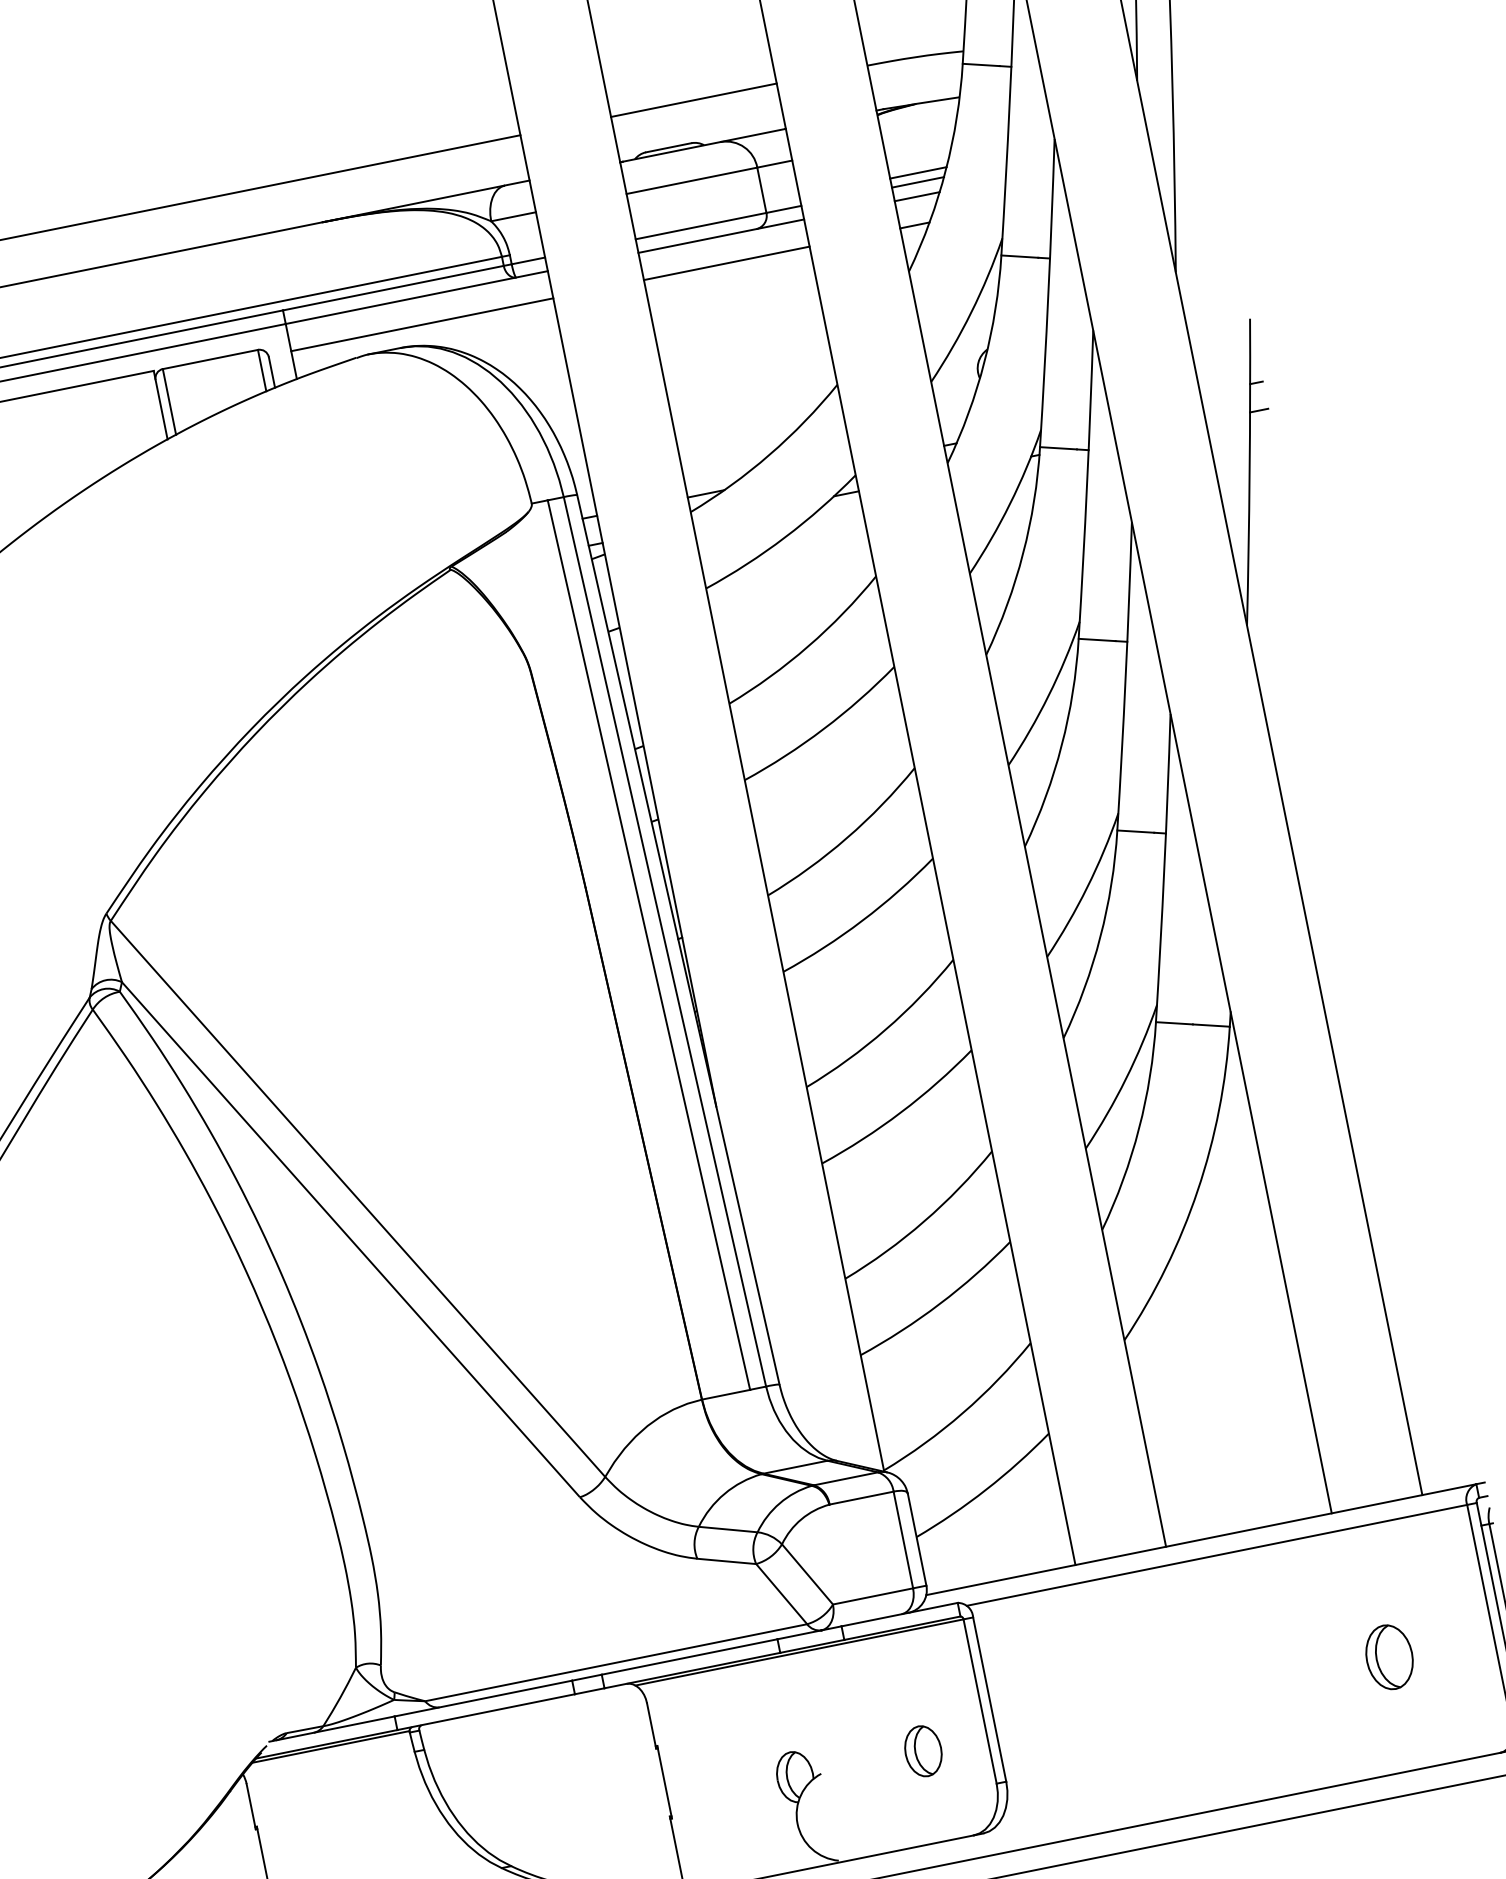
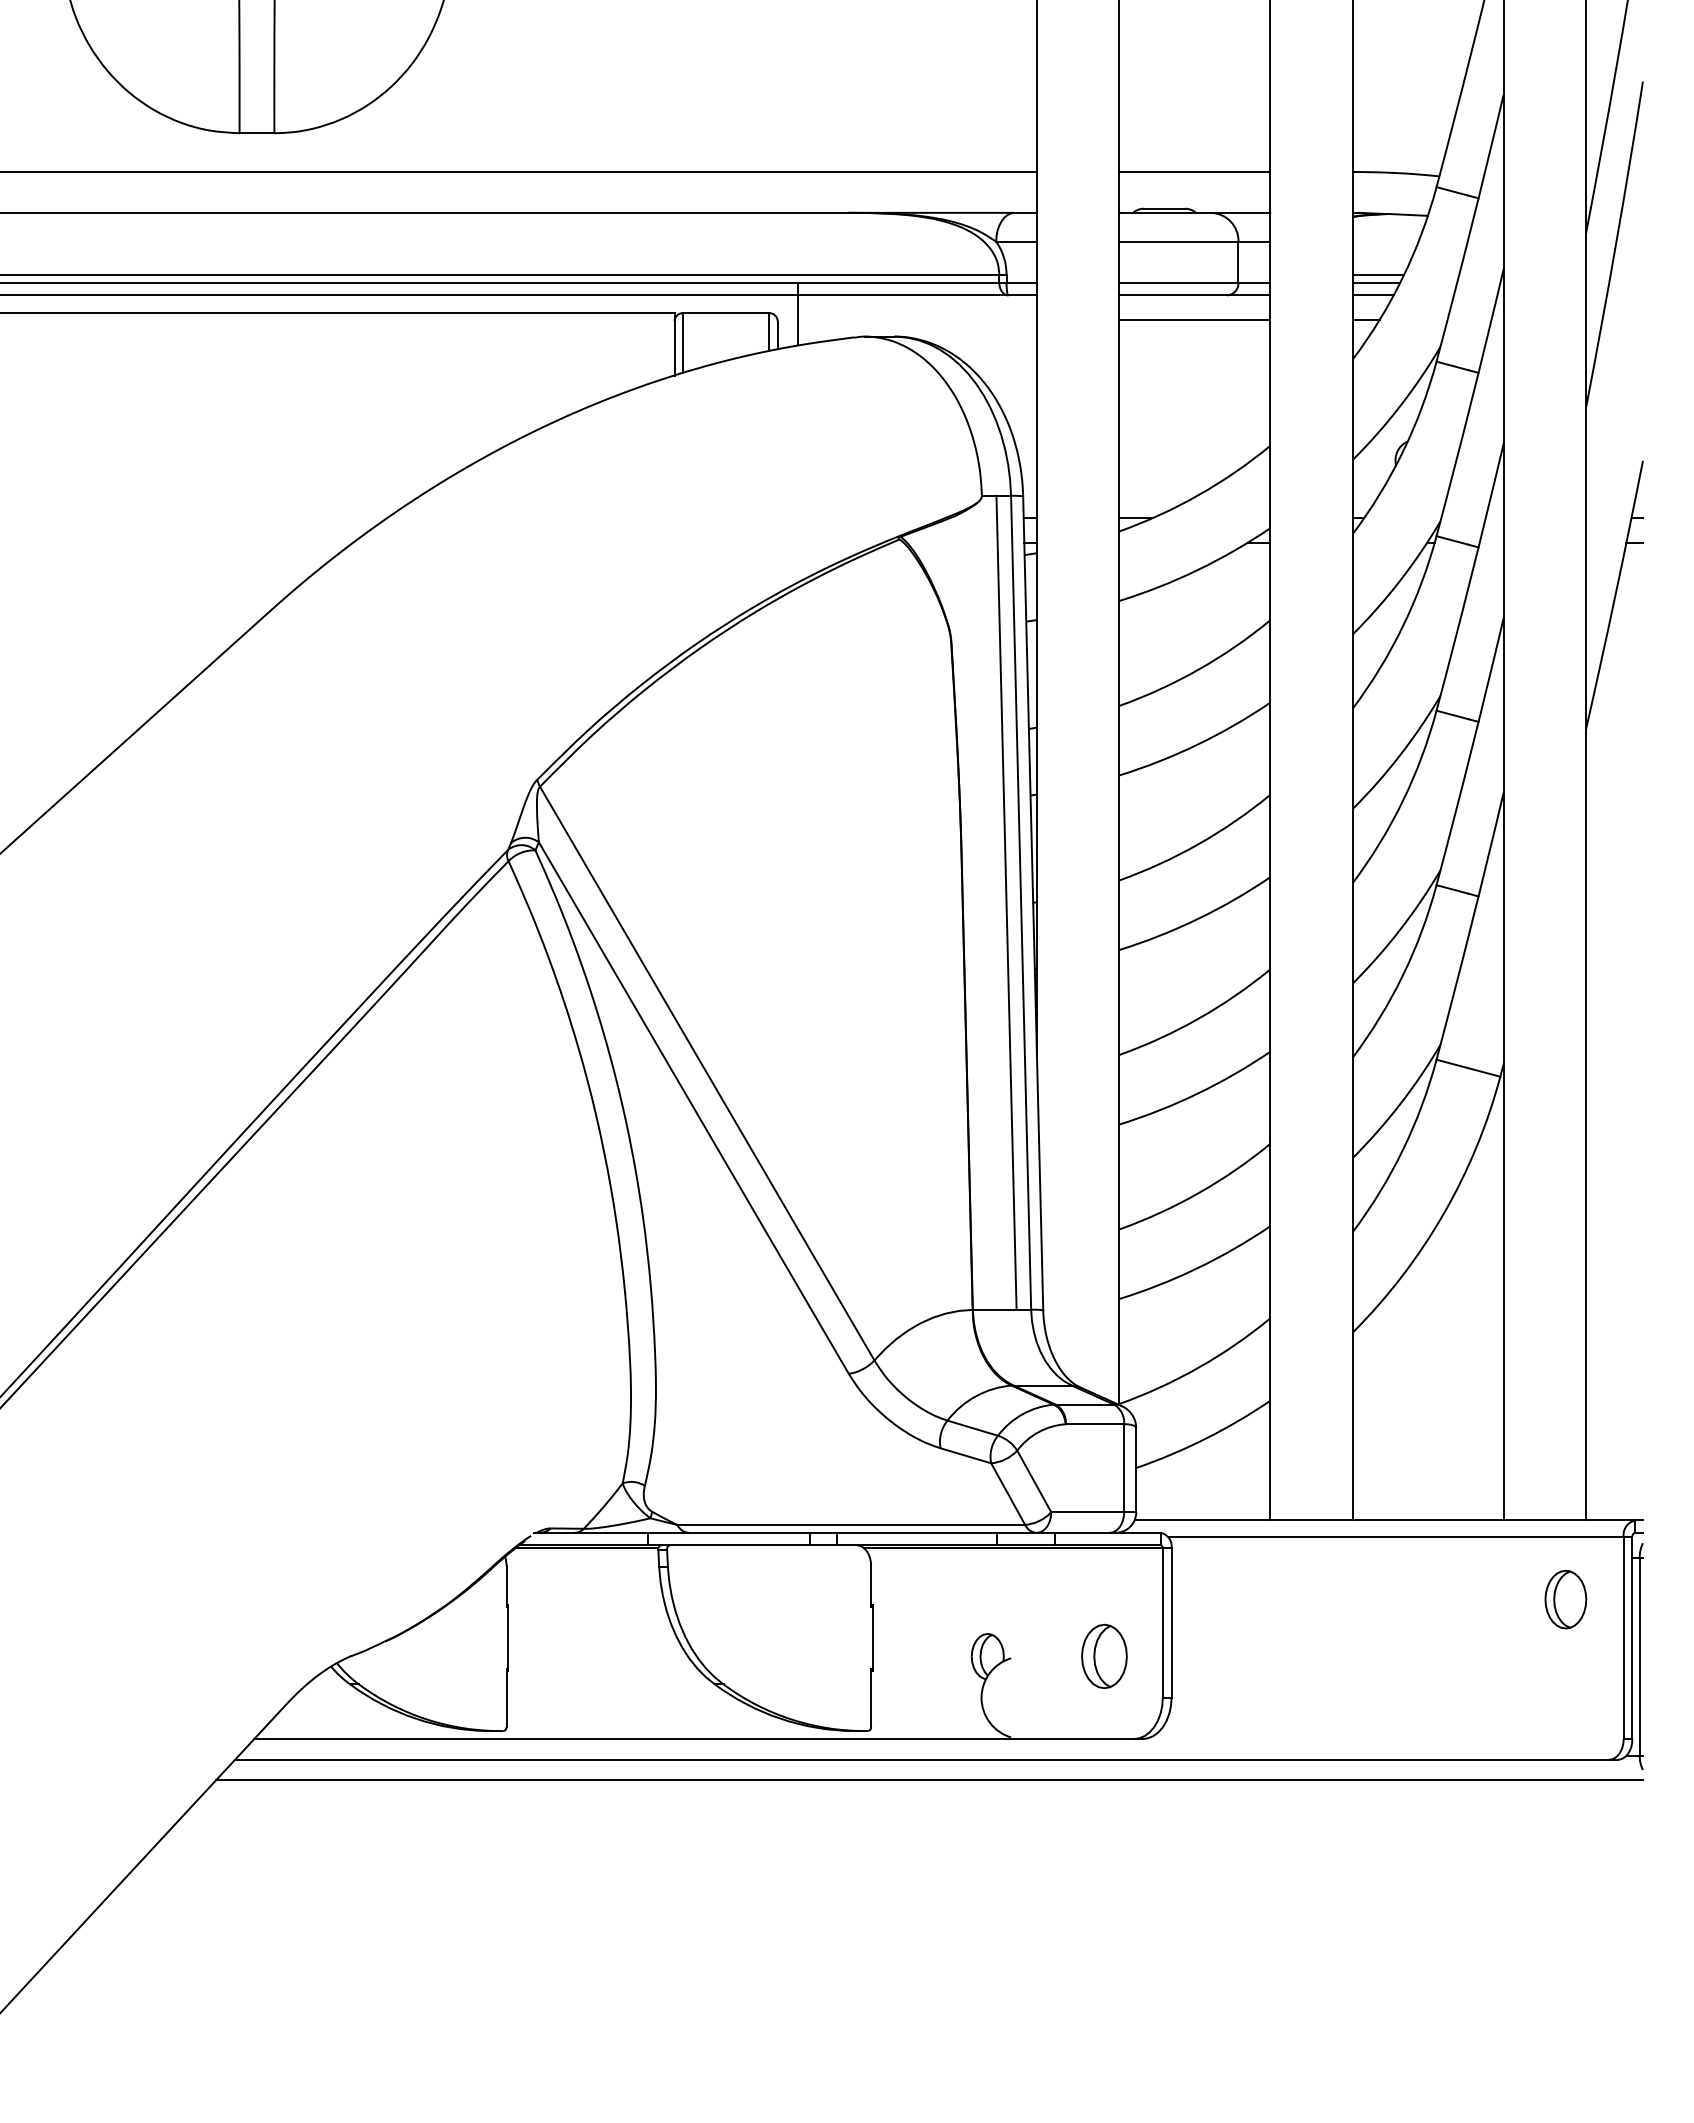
line: (422, 325) -> (917, 320), removed
part: (1389, 1657) -> (1565, 1599), moved
part: (923, 1751) -> (1104, 1656), size x1.4

